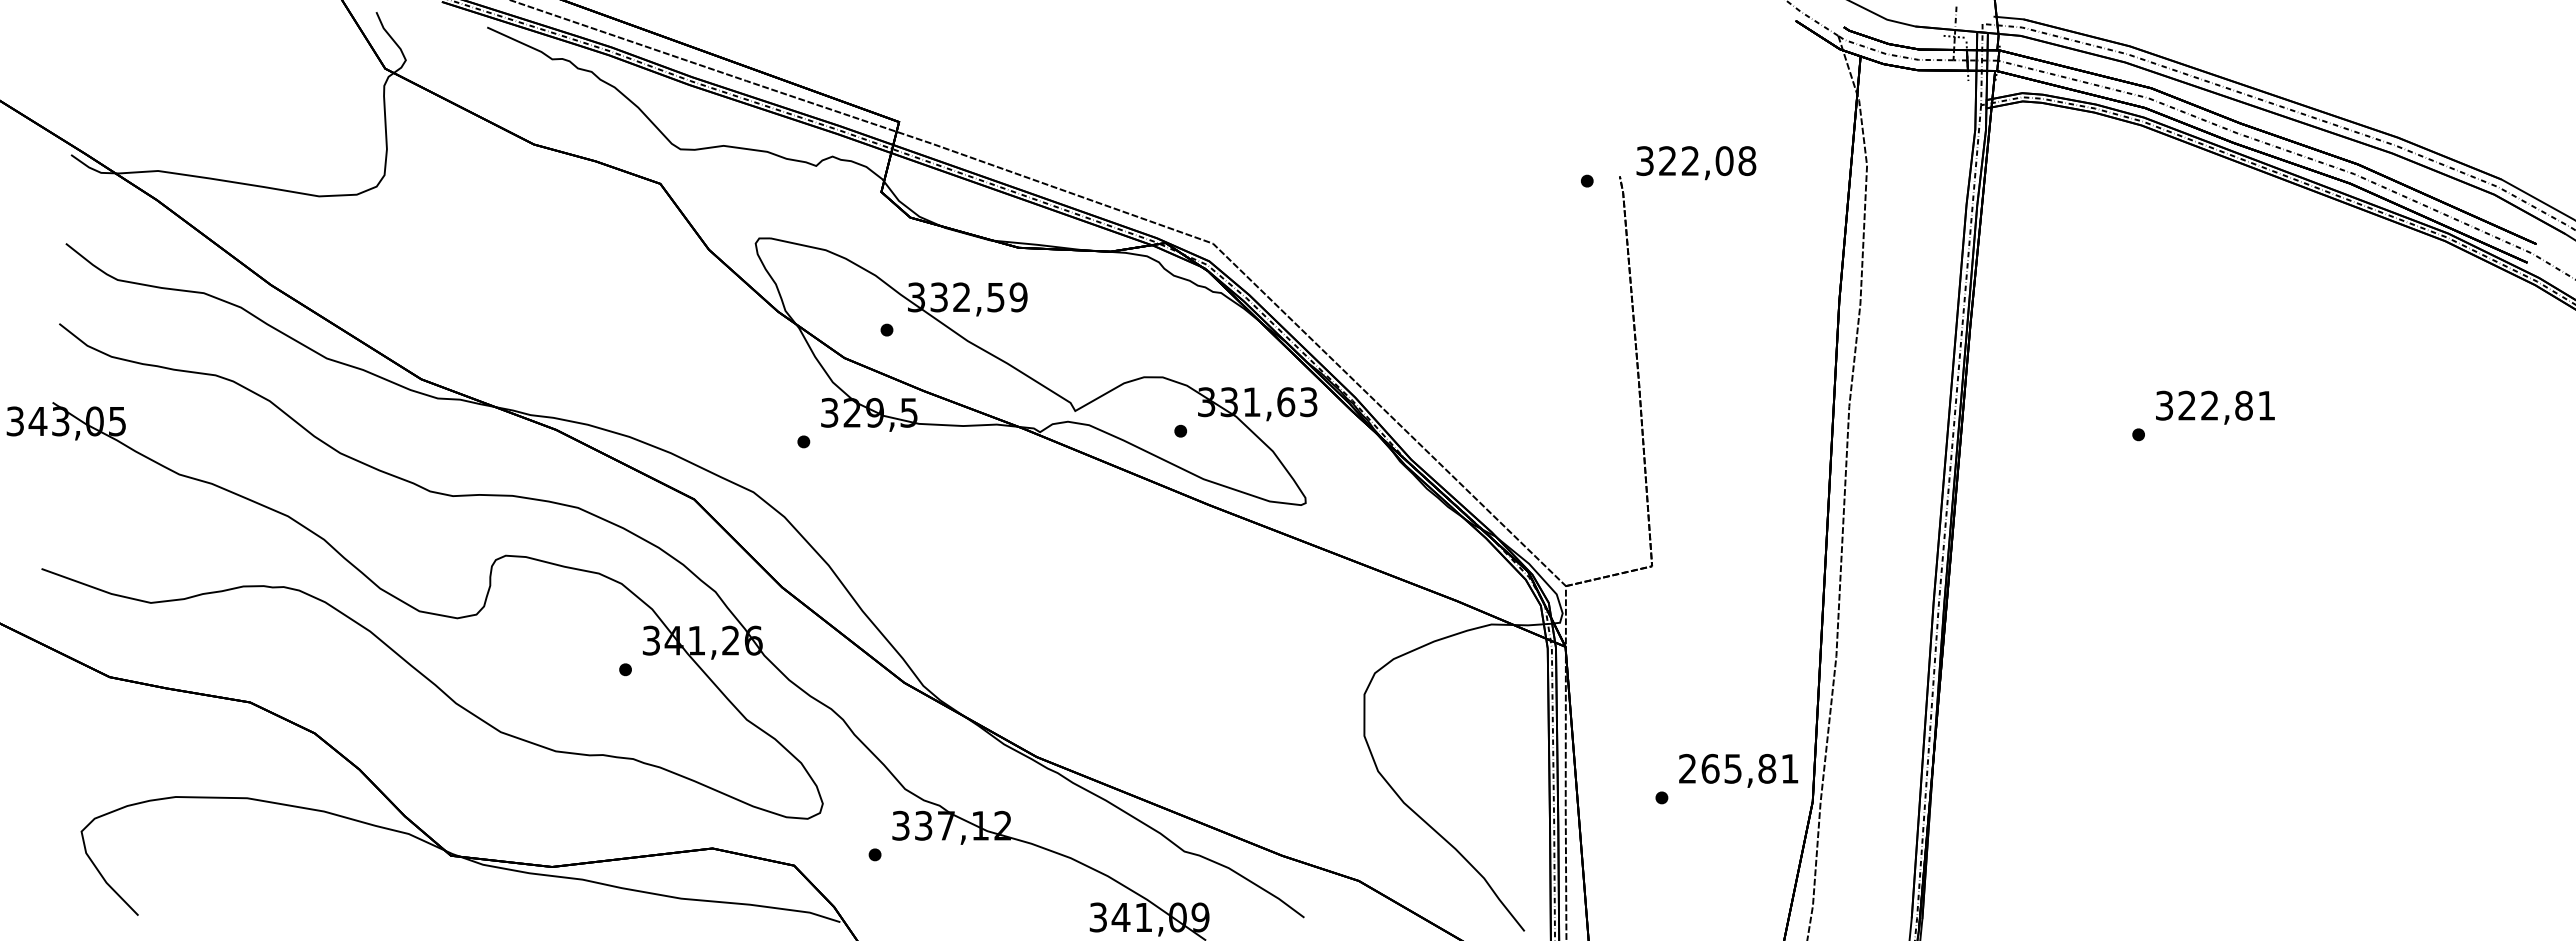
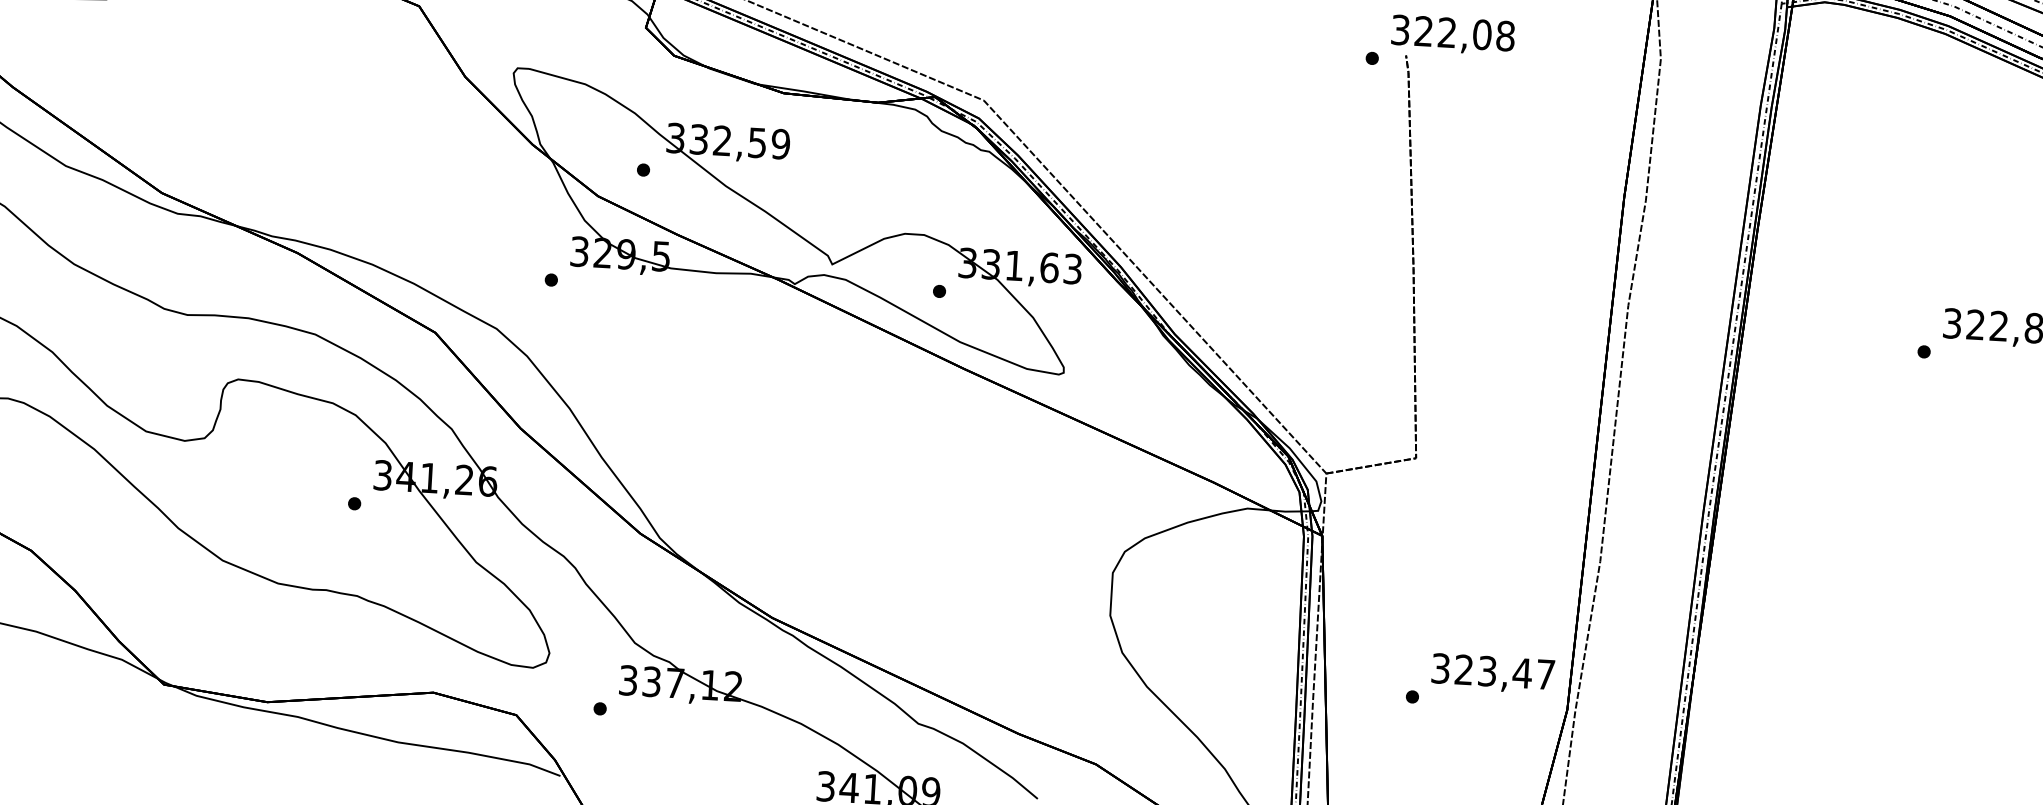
text: (1696, 163) -> (1453, 35), moved
text: (1738, 768) -> (1492, 671), 265,81 -> 323,47

